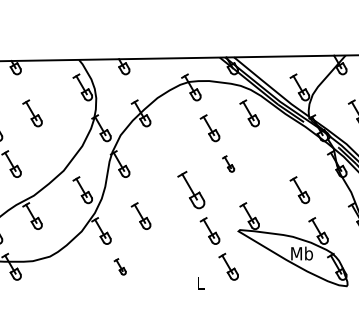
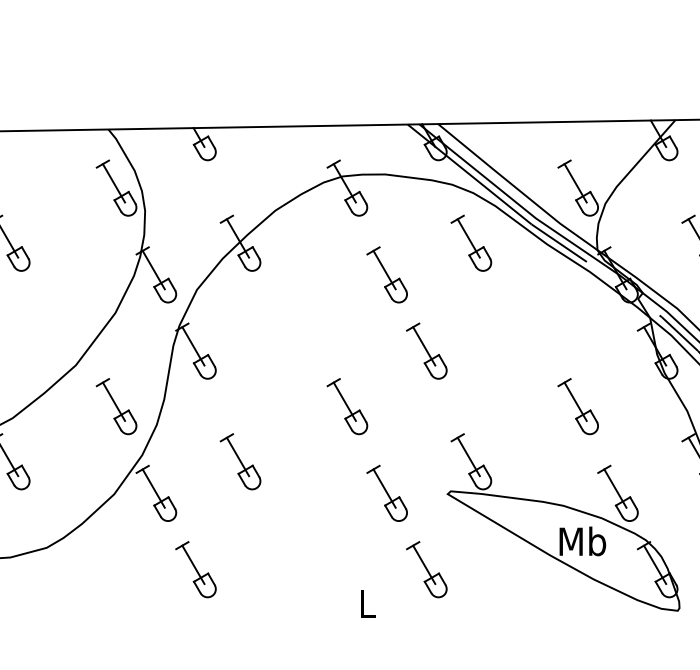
part: (228, 163) -> (426, 349), size x1.67
part: (191, 190) -> (347, 407), size x0.71
part: (120, 266) -> (196, 568), size x1.67

